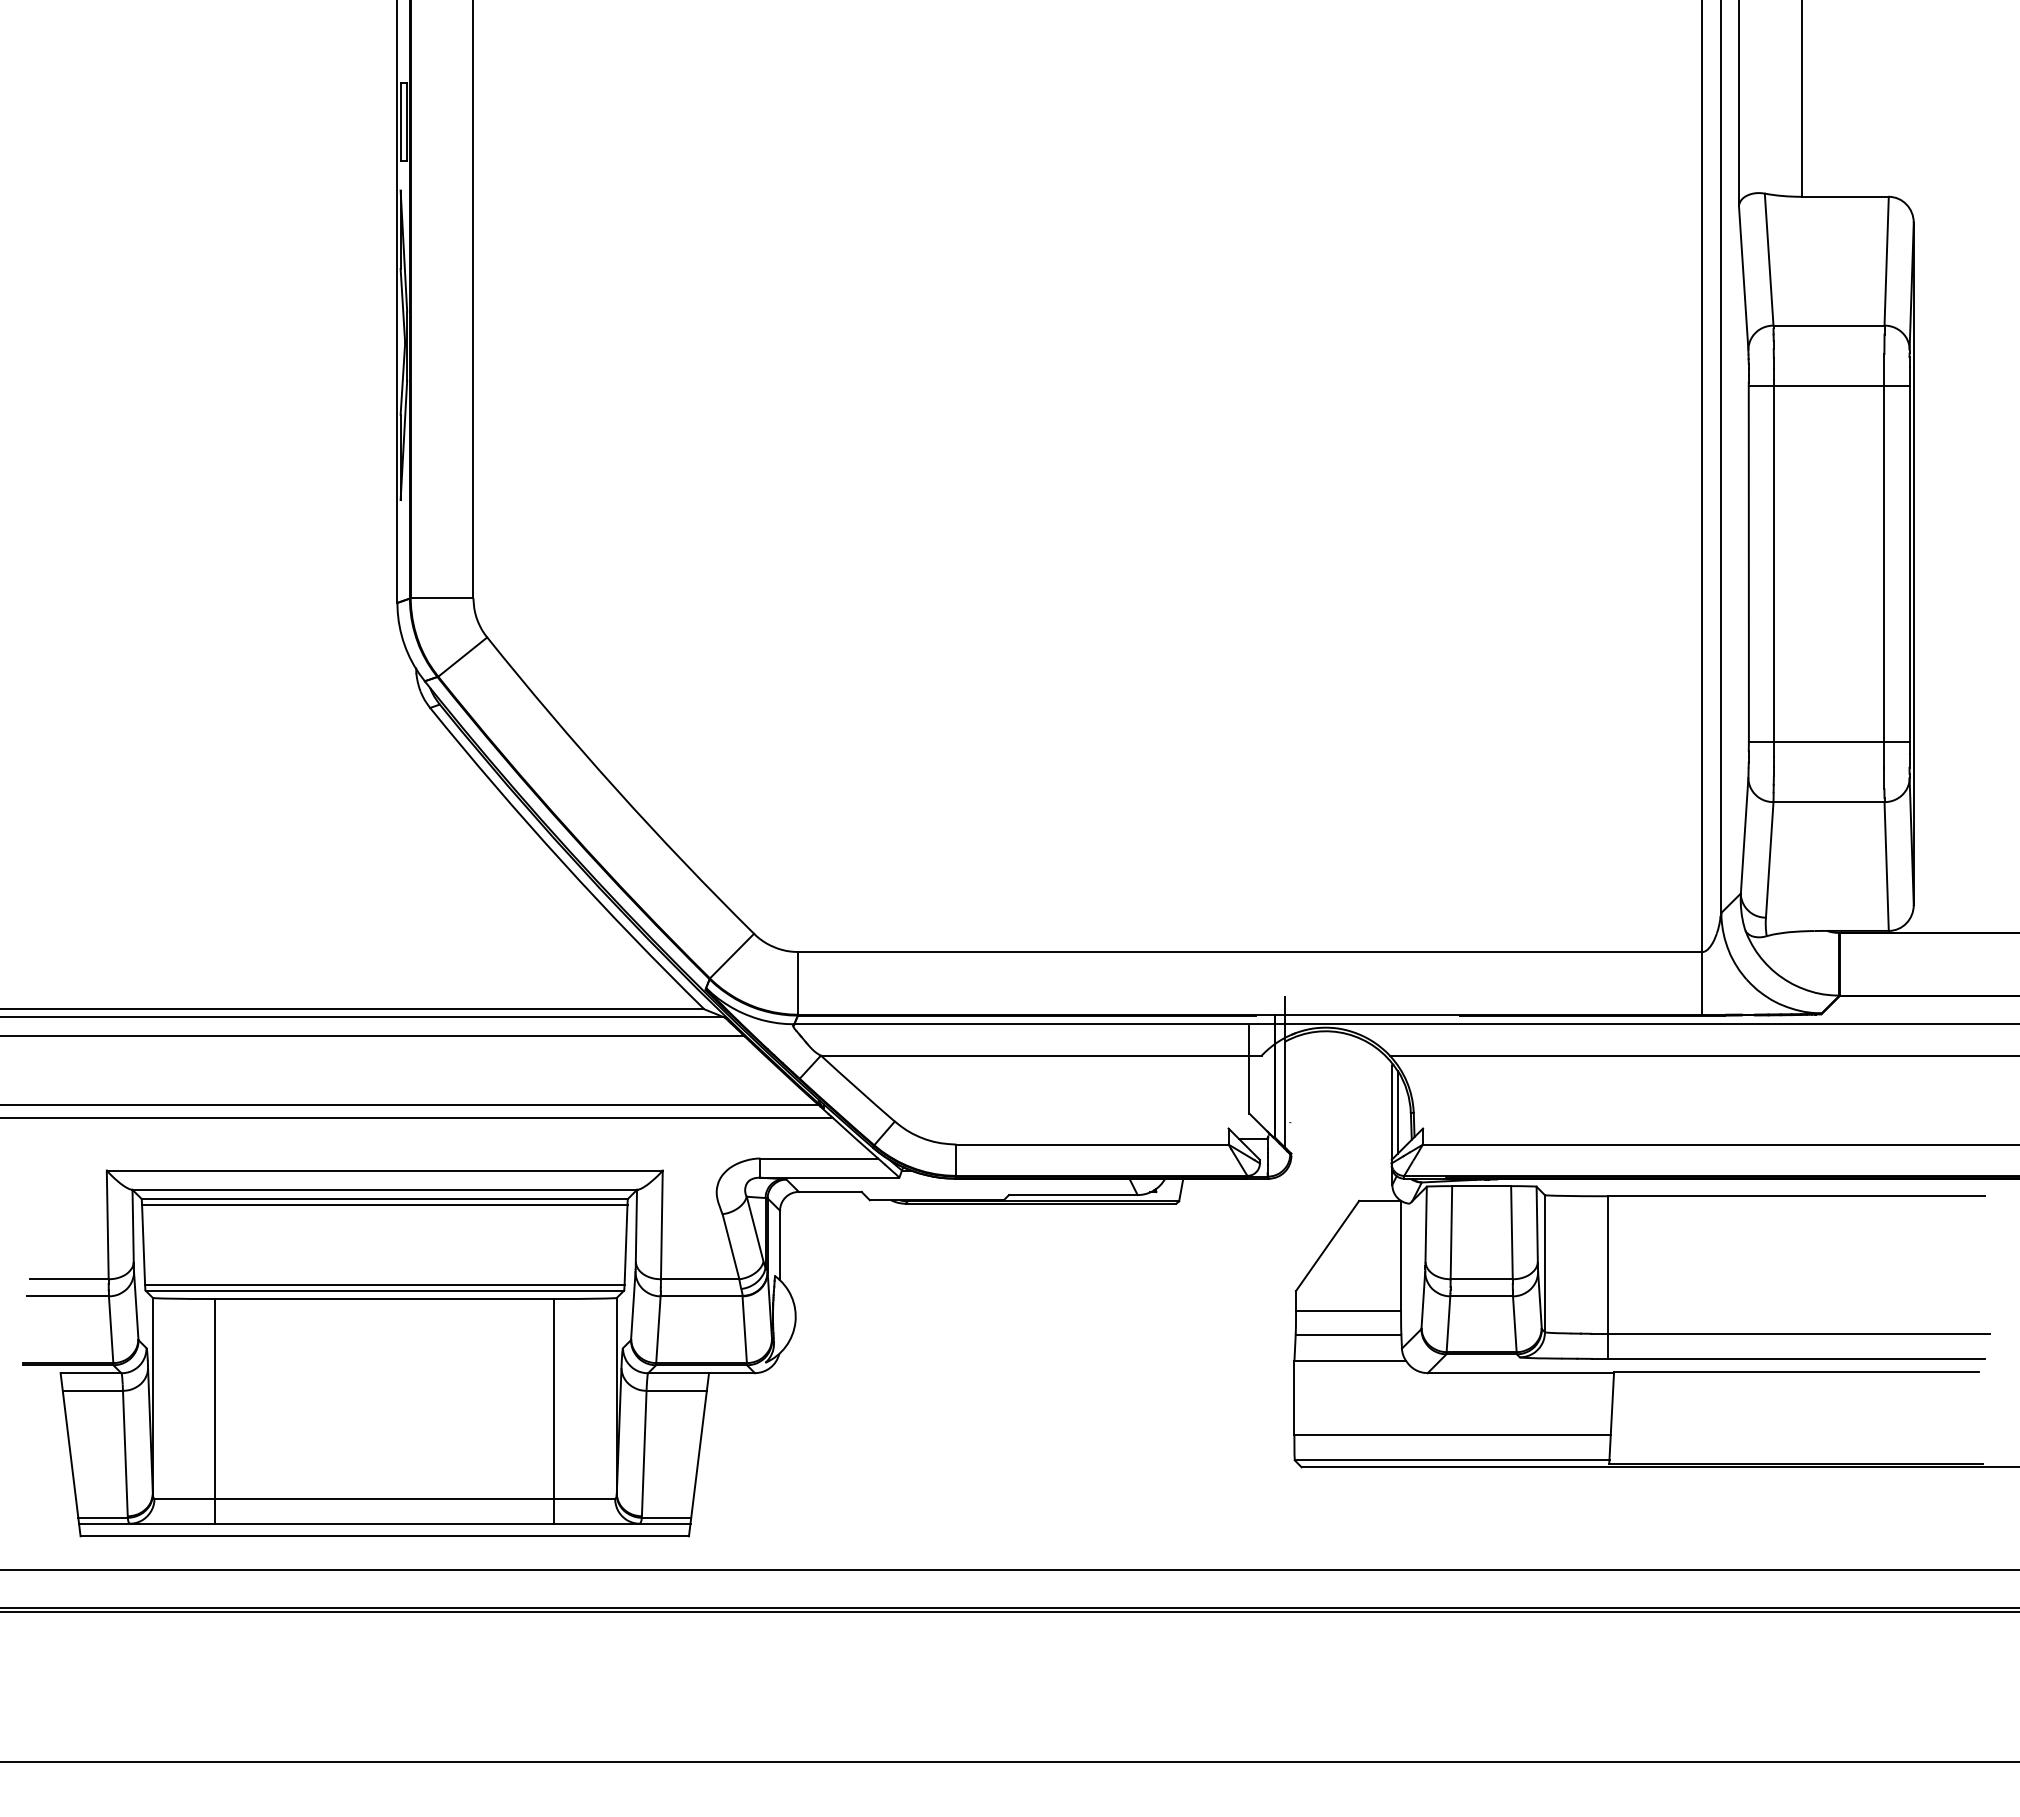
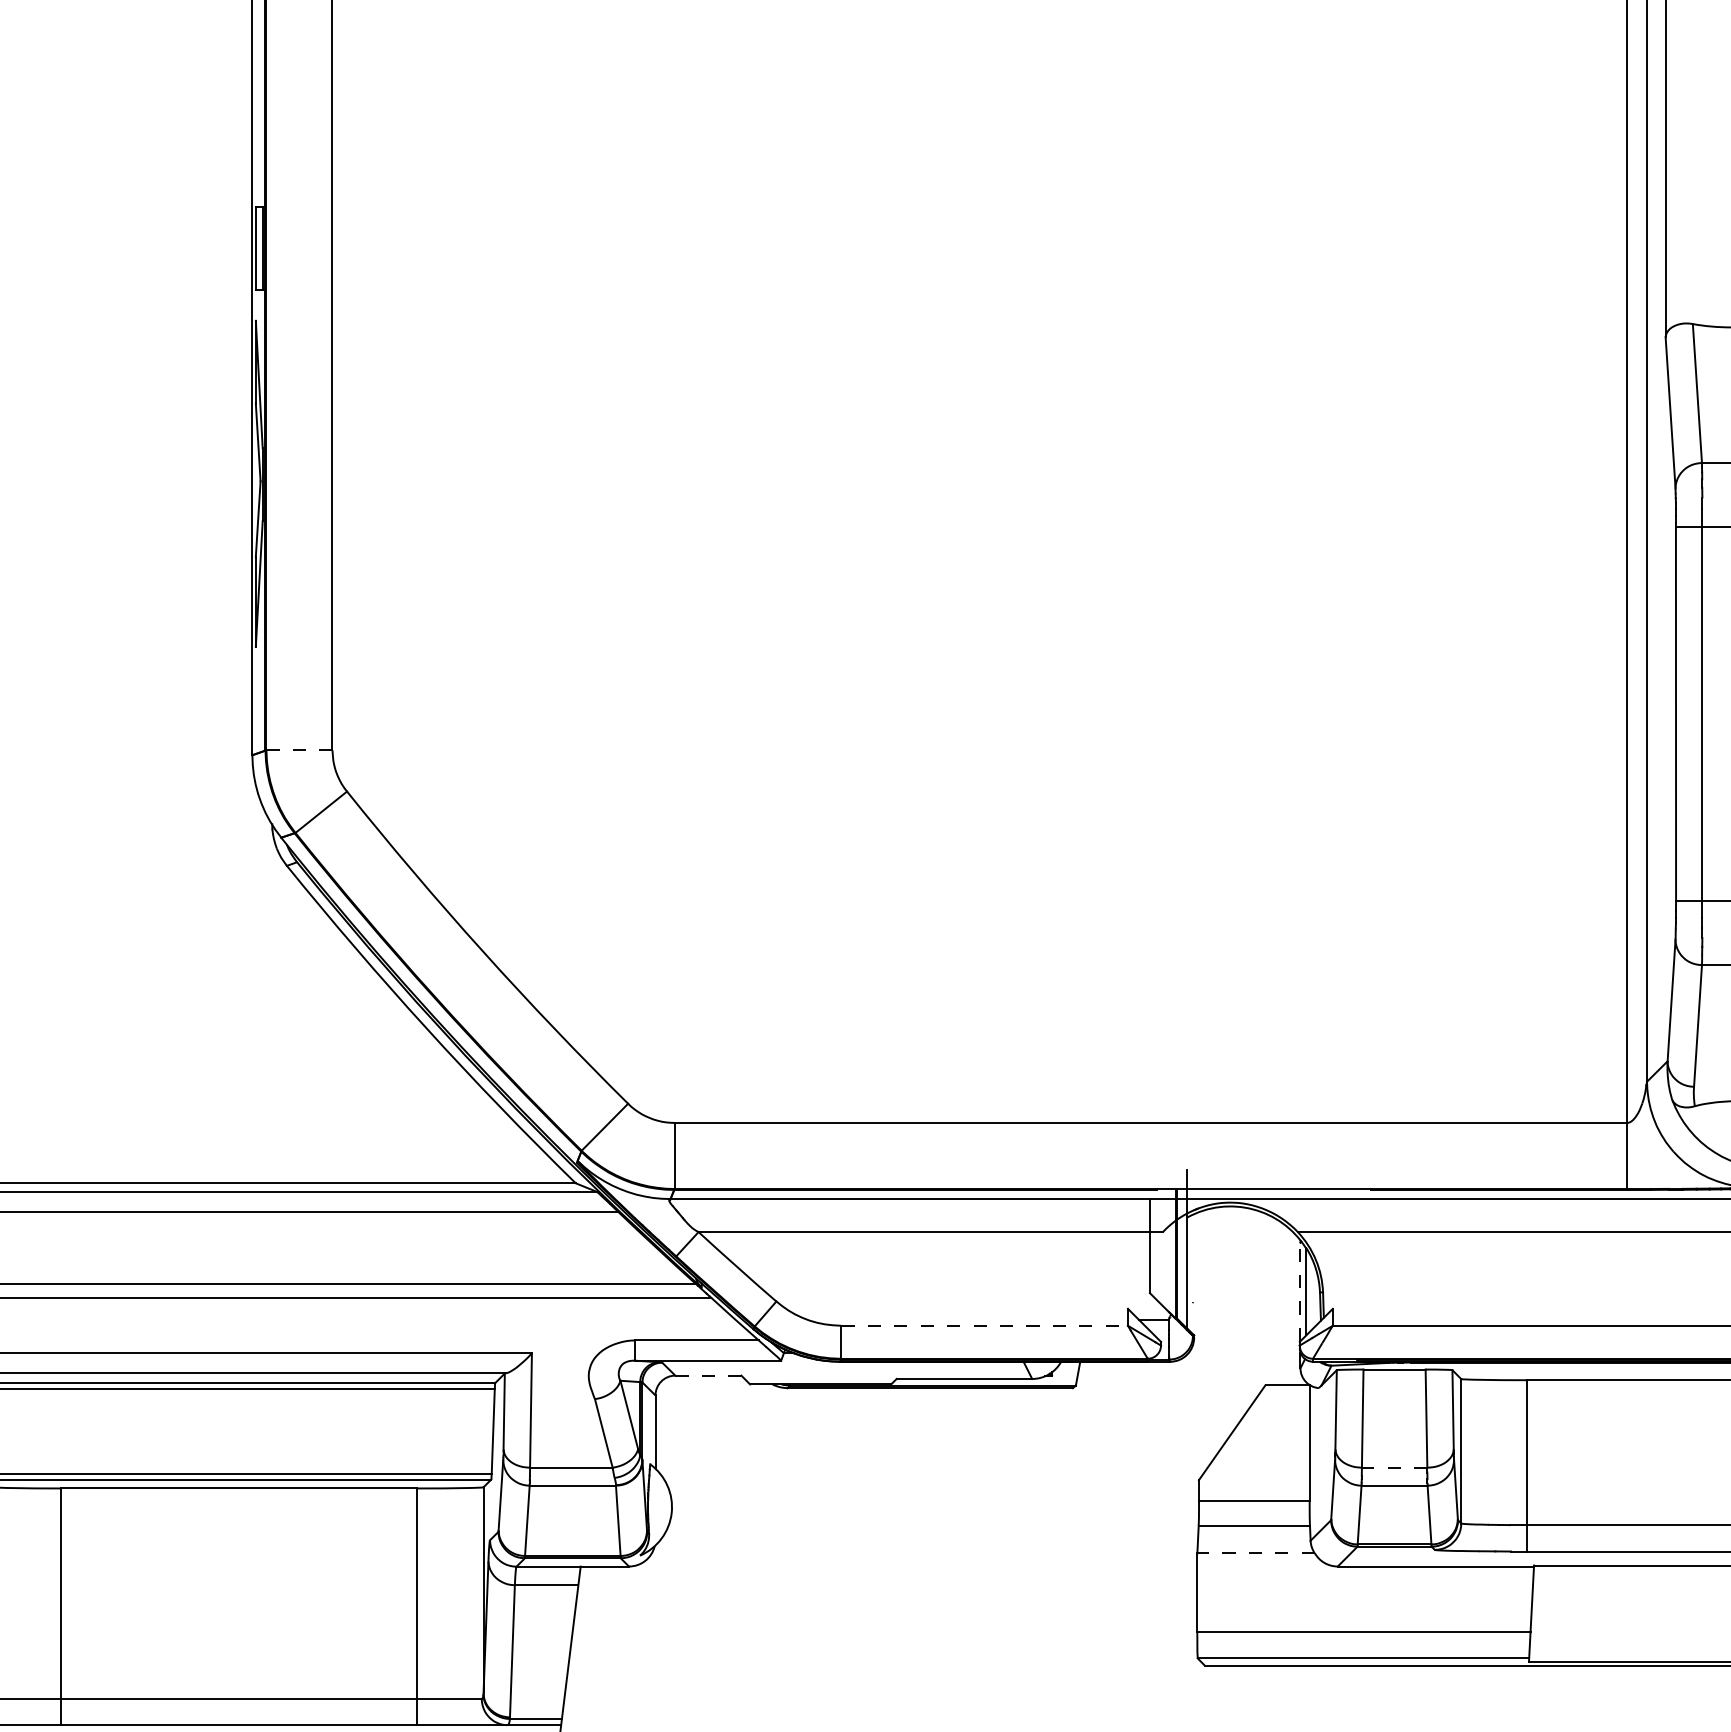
line: (442, 598) -> (299, 750), solid -> dashed
line: (1392, 1112) -> (1300, 1291), solid -> dashed
line: (1093, 1144) -> (985, 1325), solid -> dashed
line: (830, 1191) -> (708, 1375), solid -> dashed
line: (1481, 1279) -> (1394, 1467), solid -> dashed
line: (1350, 1360) -> (1256, 1553), solid -> dashed

